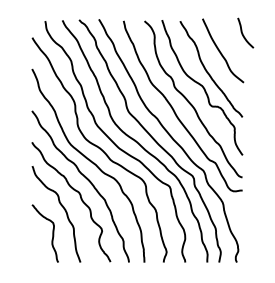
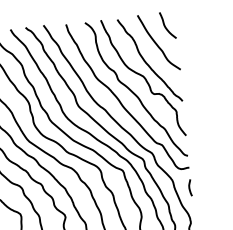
curve: (243, 33) -> (165, 26), moved
curve: (241, 212) -> (190, 187), added

